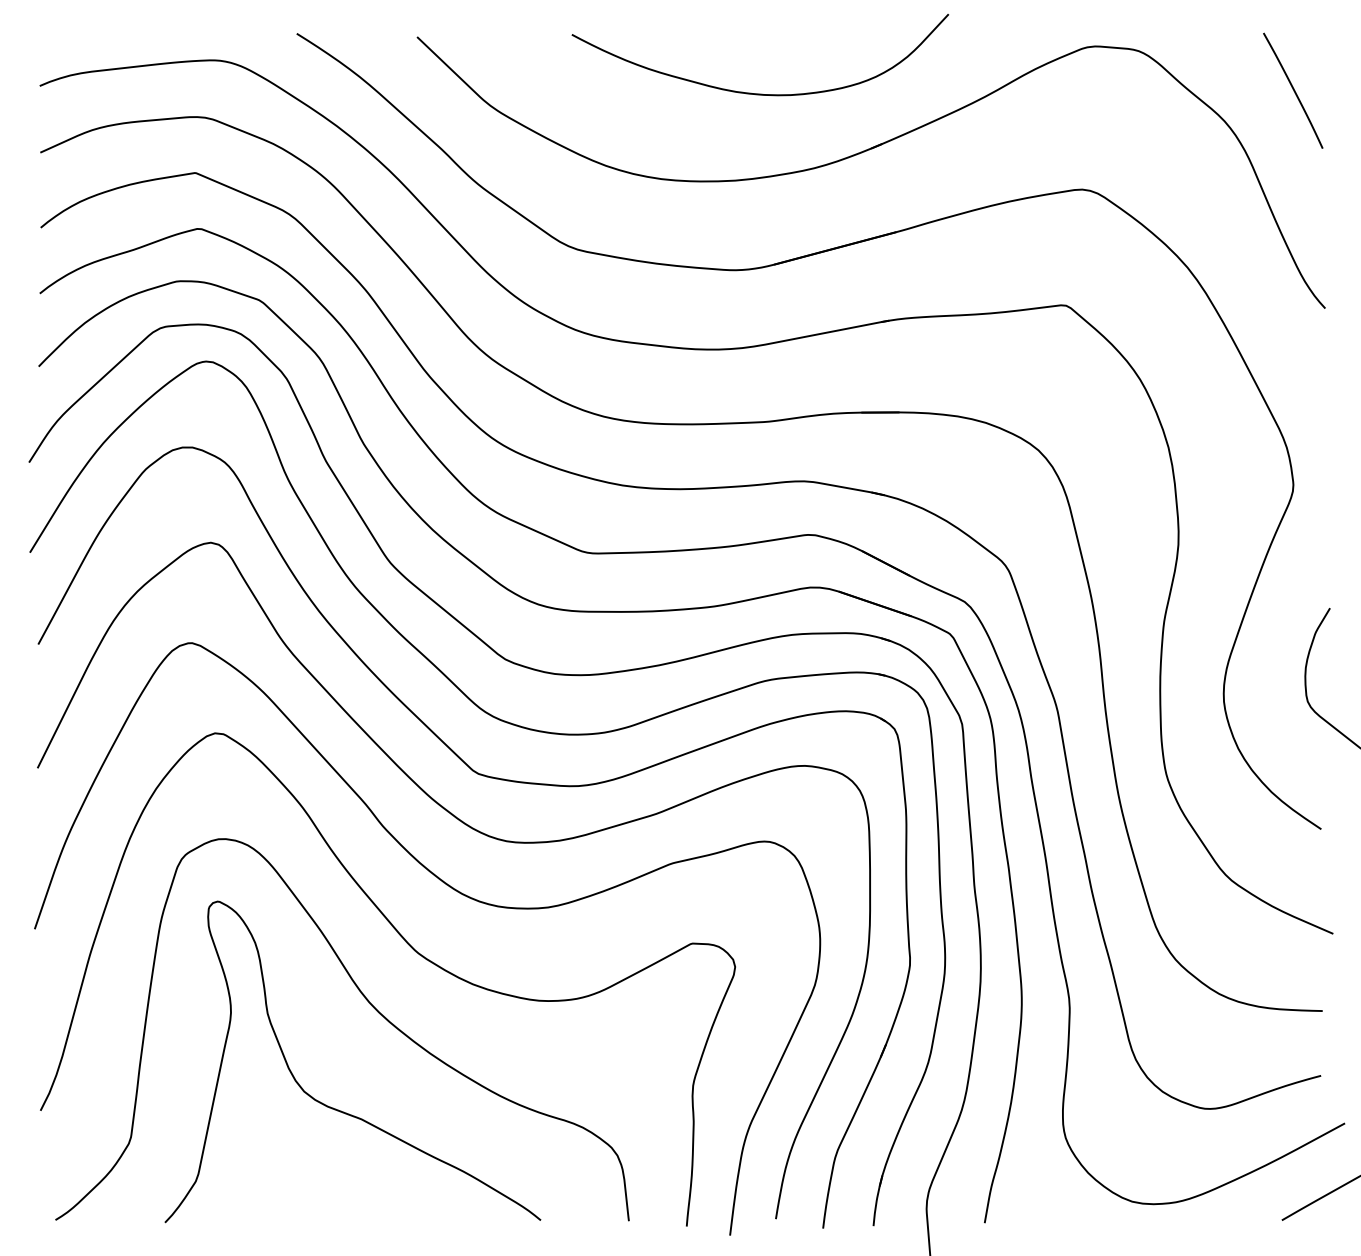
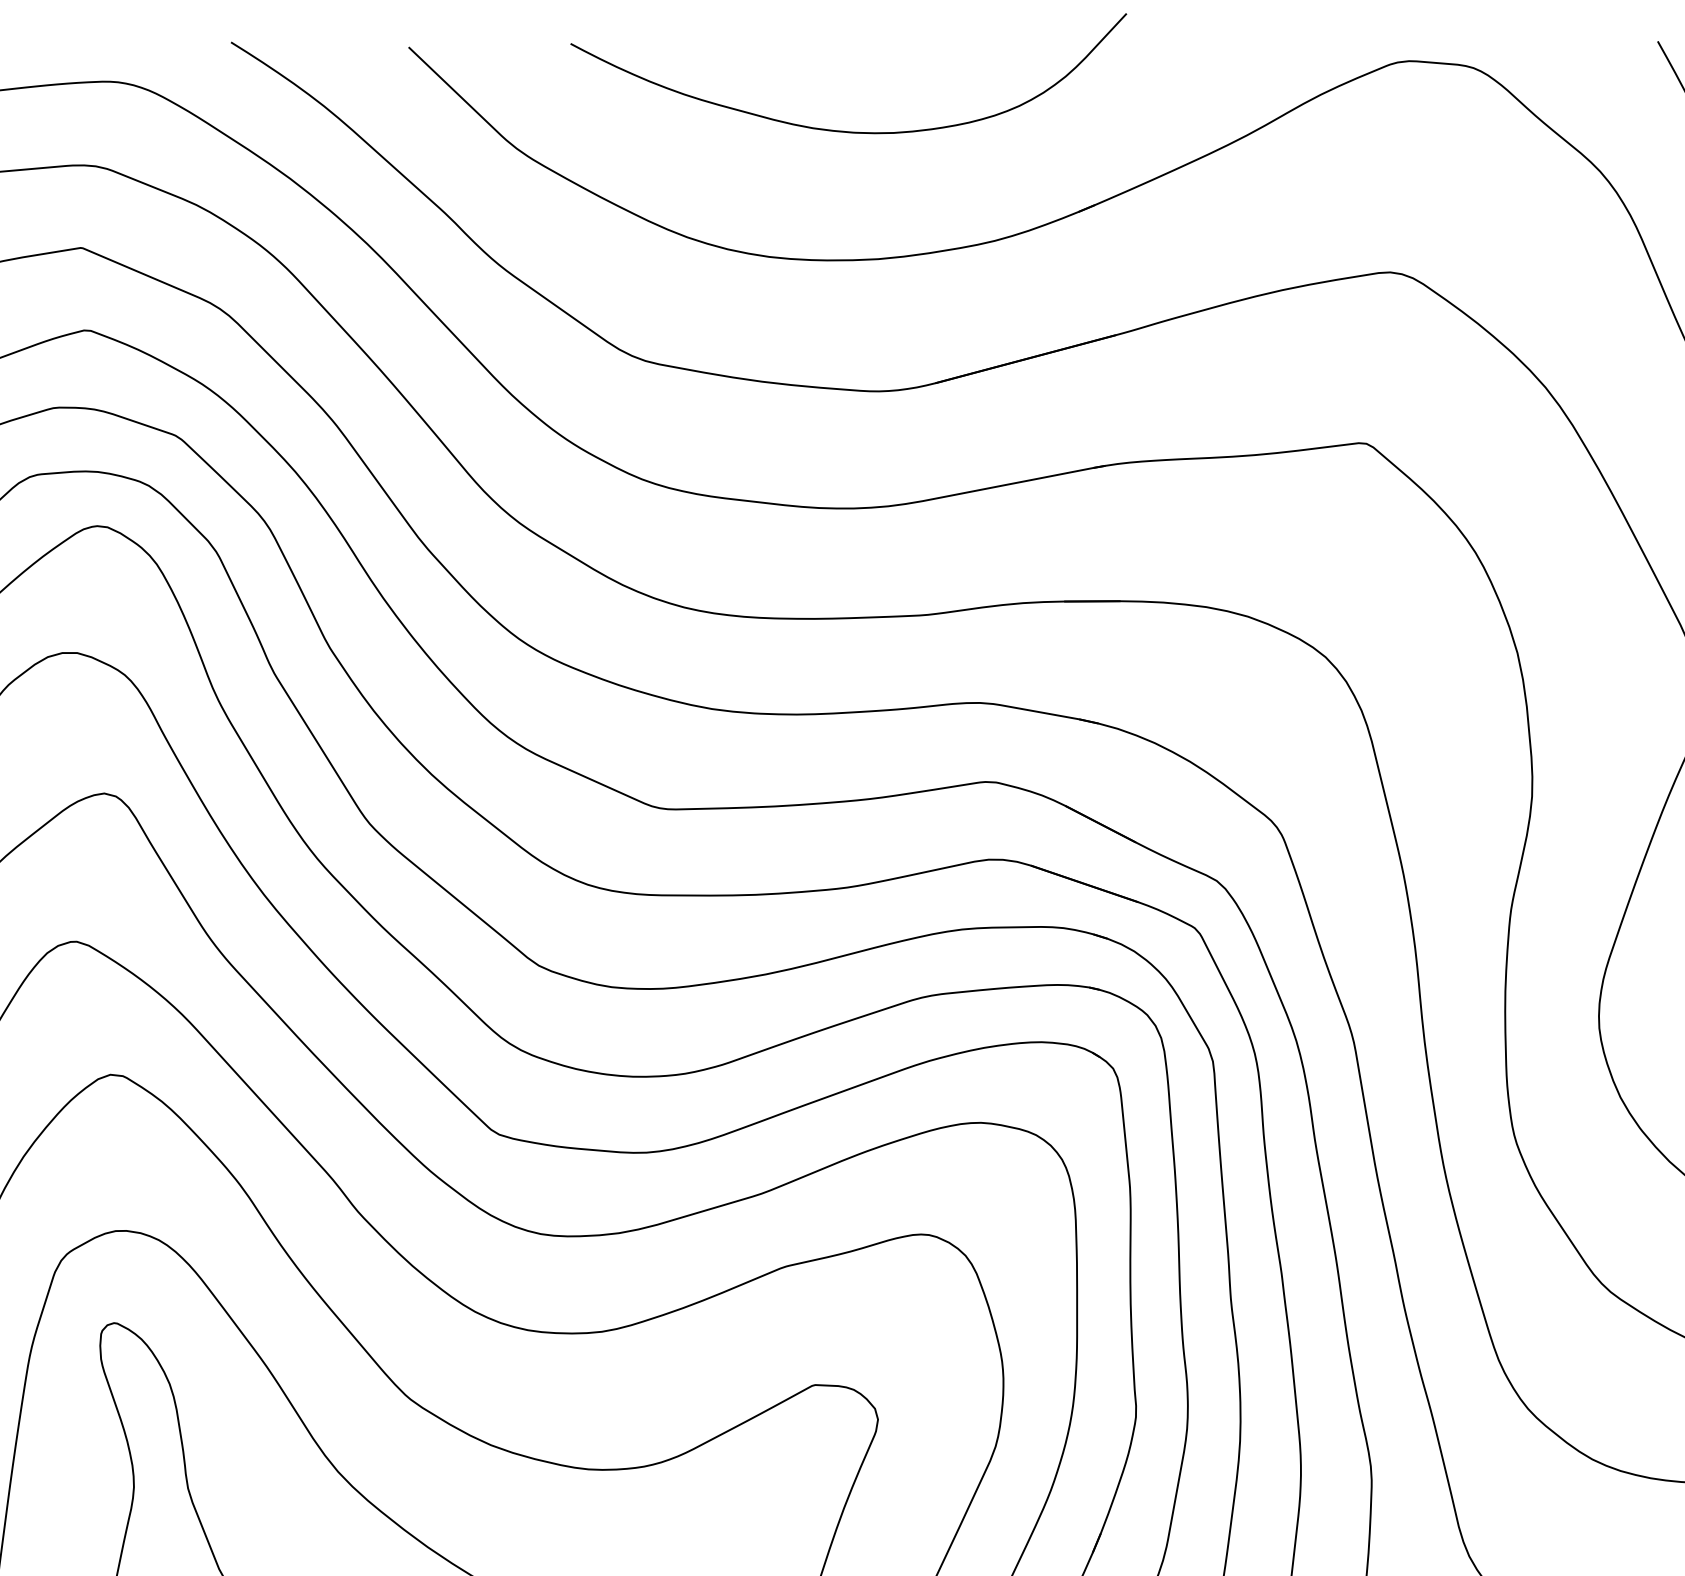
curve: (760, 93) -> (848, 130), moved

